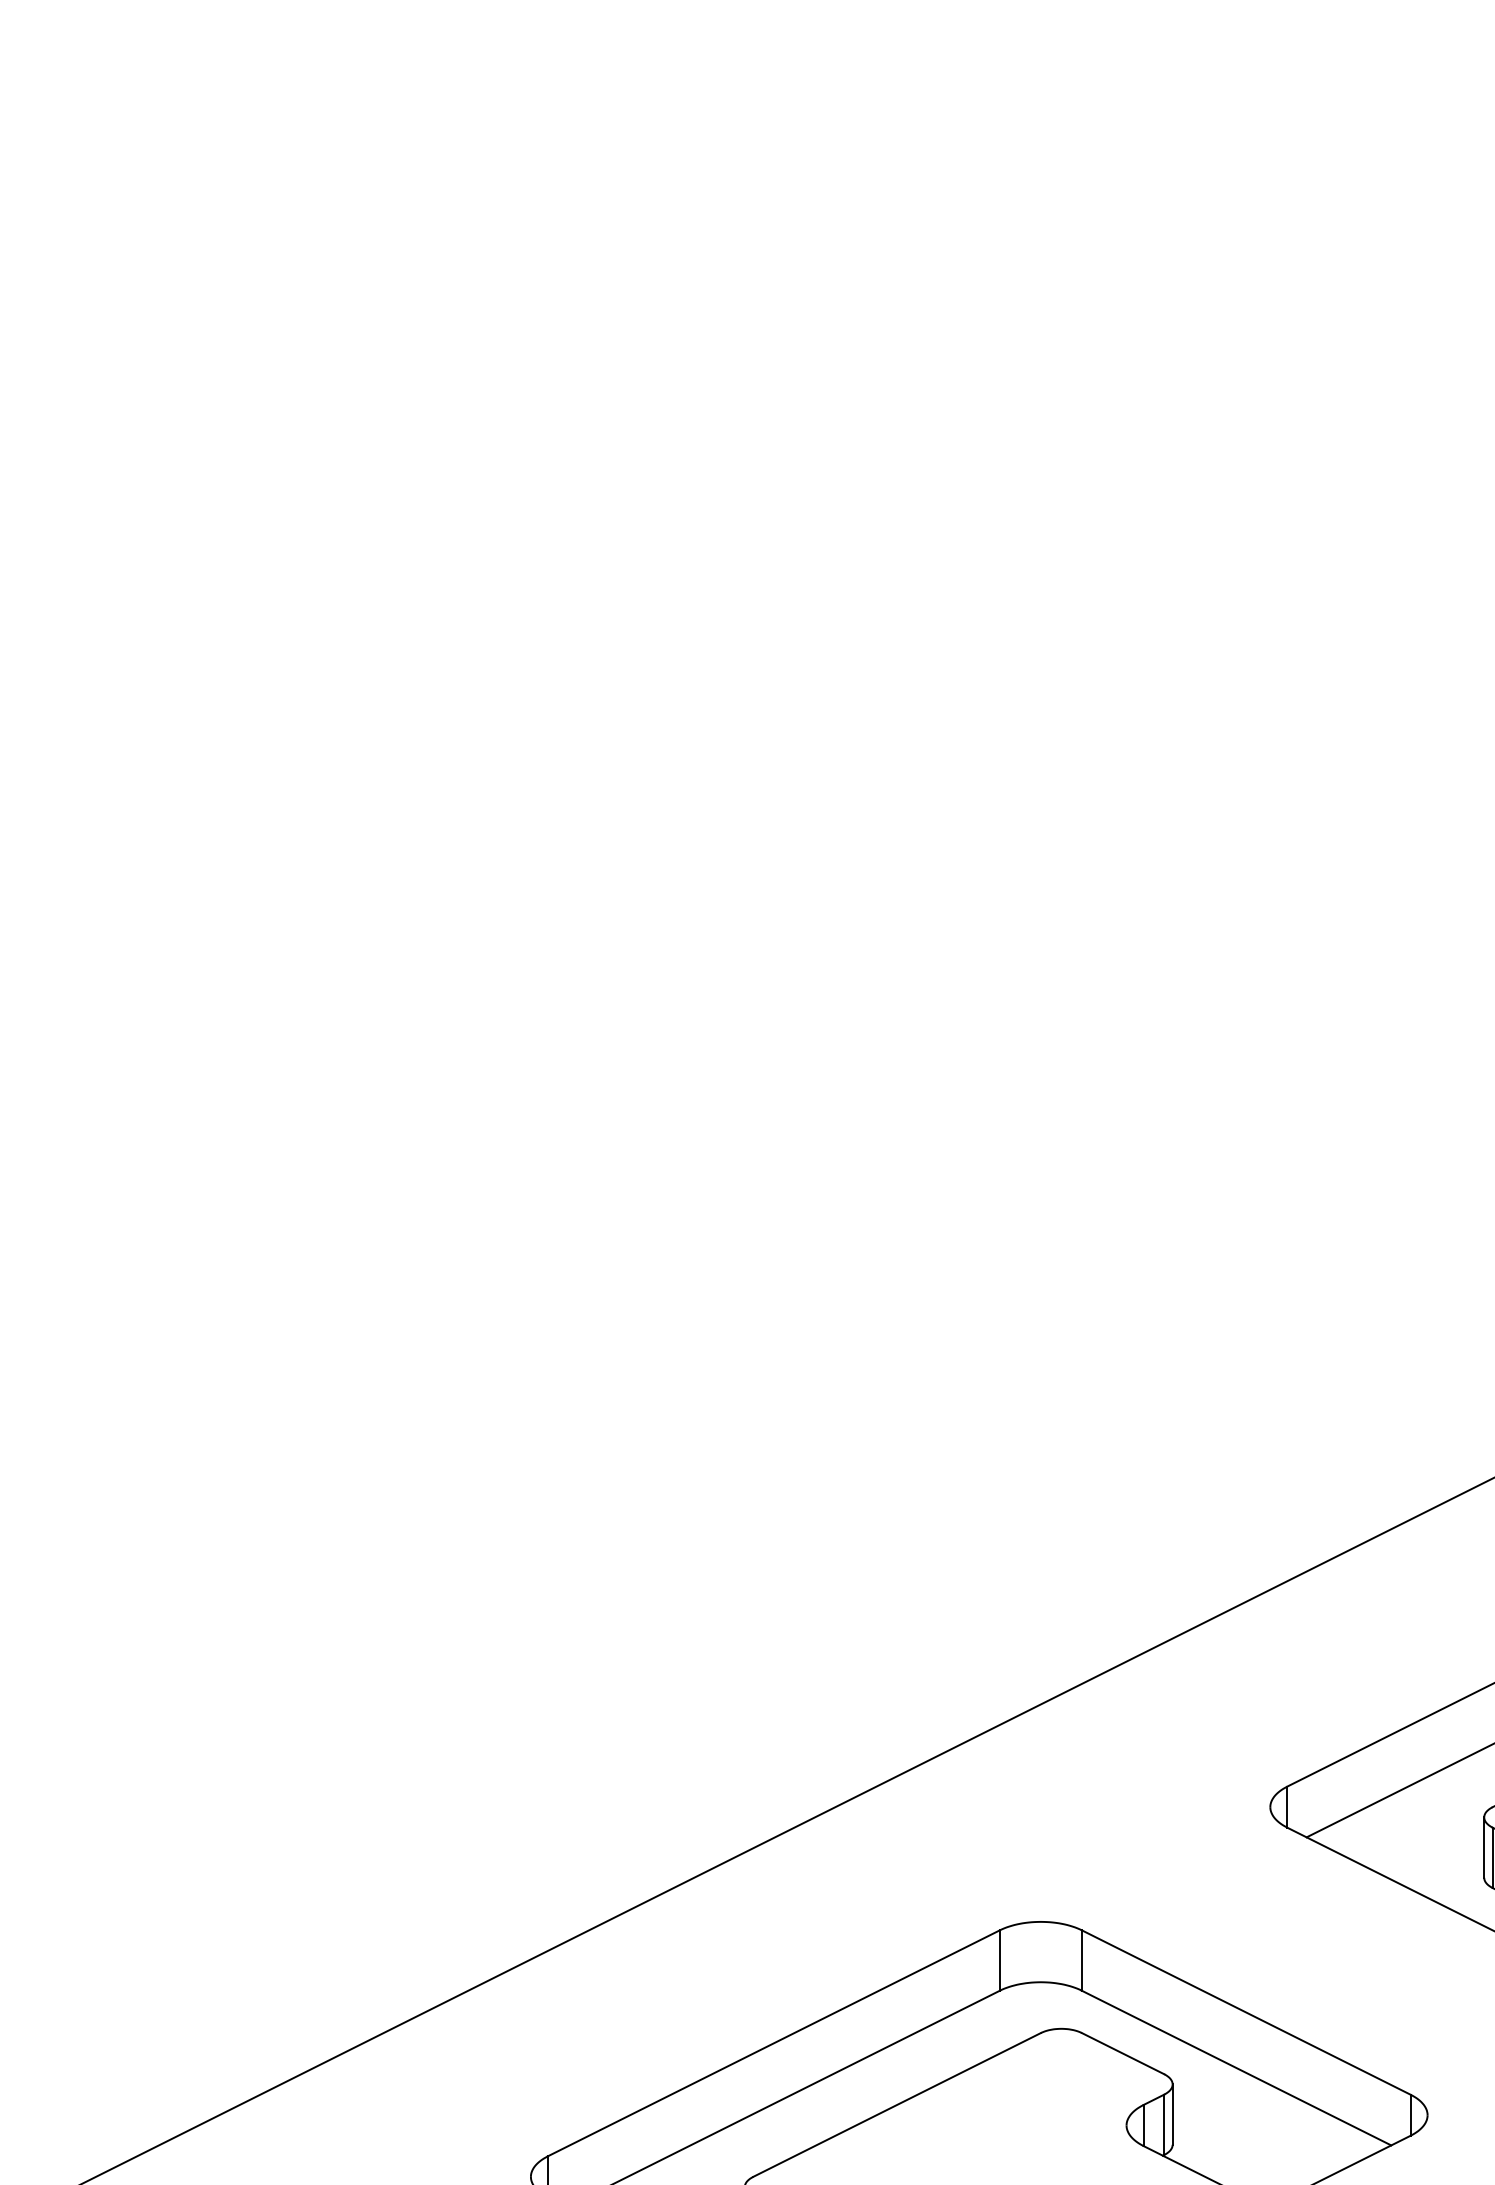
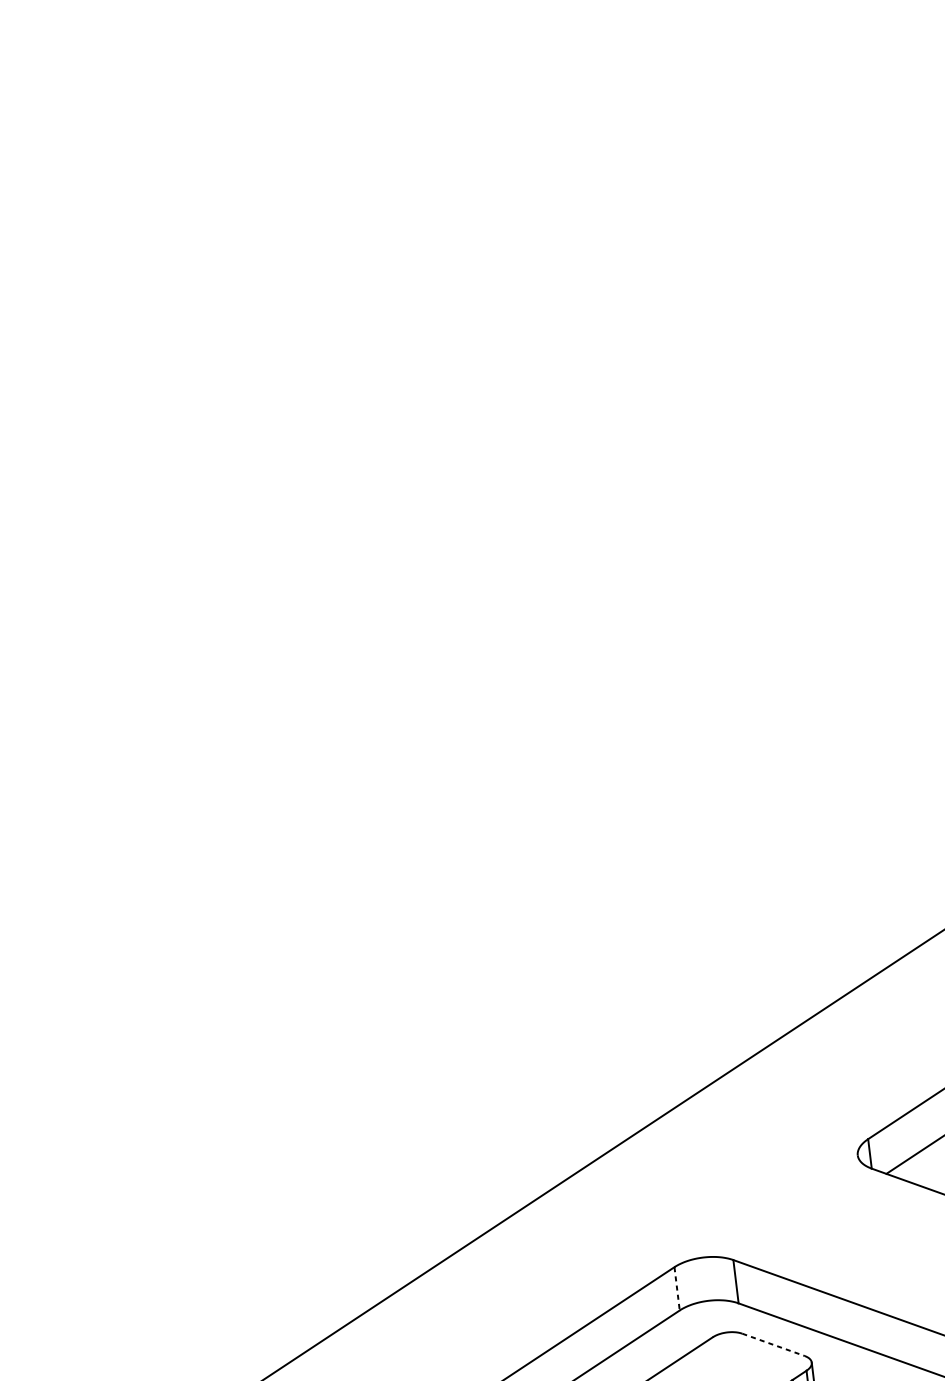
line: (999, 1961) -> (676, 1289), solid -> dashed
line: (1123, 2053) -> (773, 1344), solid -> dashed

